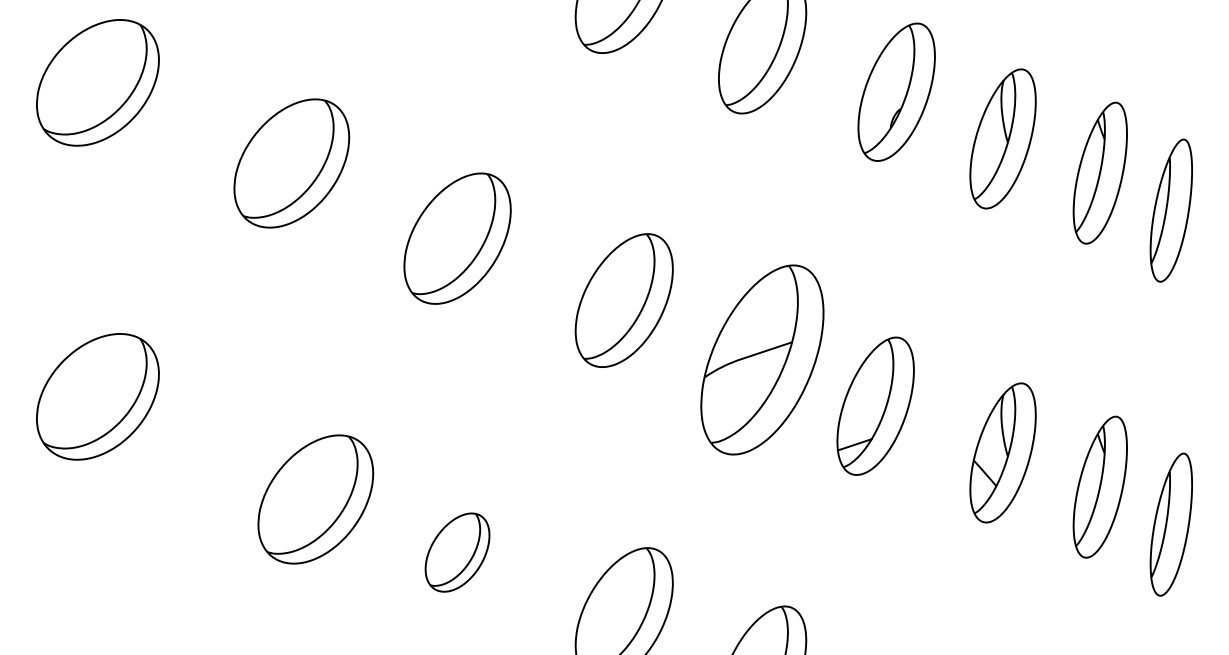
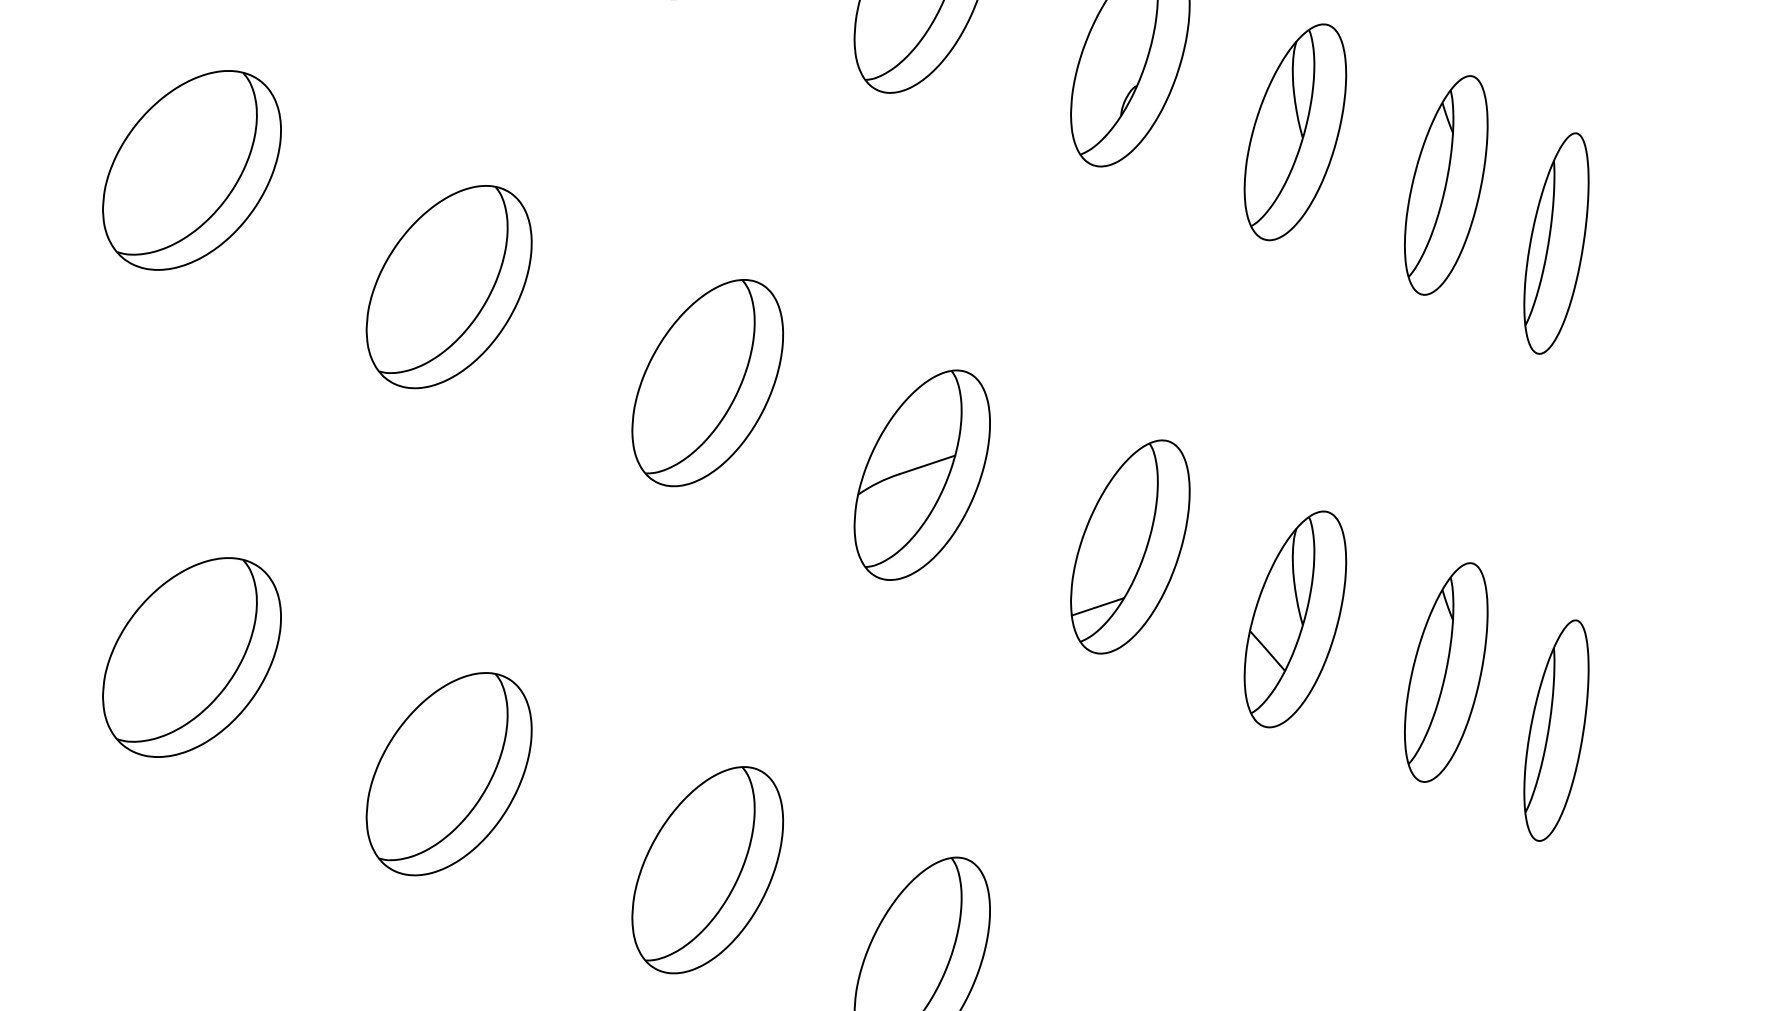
part: (762, 359) -> (922, 474), size x0.71
part: (875, 405) -> (1130, 545), moved
part: (315, 499) -> (191, 657), moved
part: (457, 552) -> (449, 773), size x1.67

